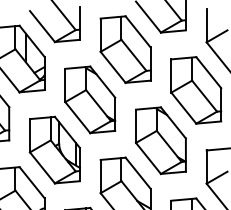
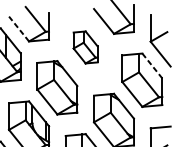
line: (42, 26) -> (19, 28), solid -> dashed
part: (125, 49) -> (85, 47), size x0.6
line: (208, 72) -> (152, 65), solid -> dashed

